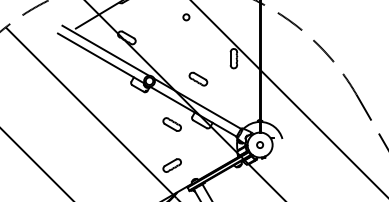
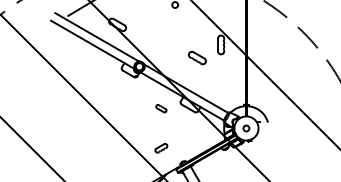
part: (198, 78) -> (197, 57), moved
part: (171, 124) -> (160, 108), size x0.6
part: (171, 165) -> (160, 148), size x0.7

